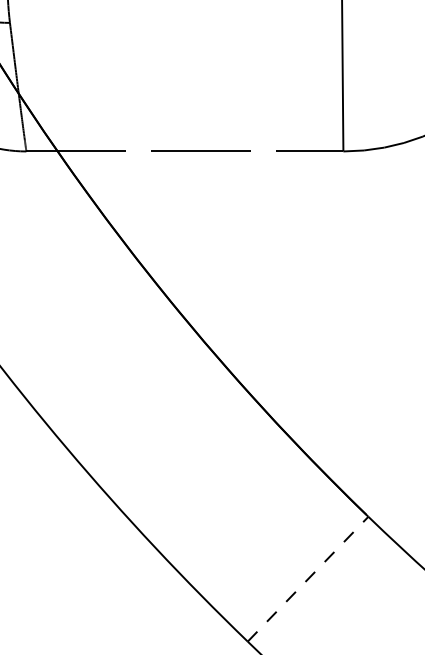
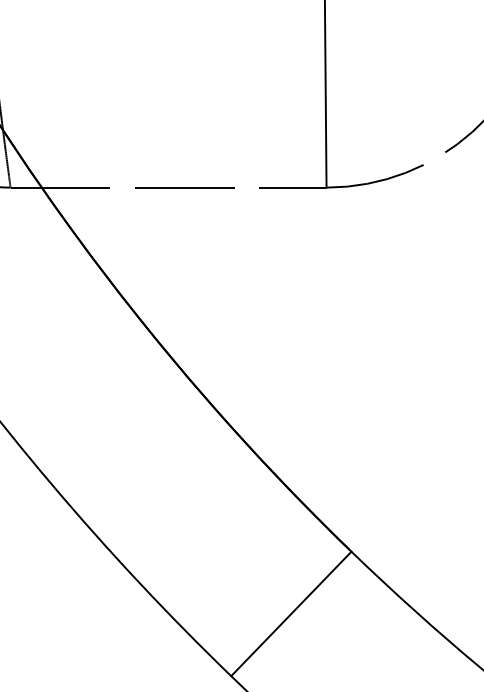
line: (308, 578) -> (291, 613), dashed -> solid

